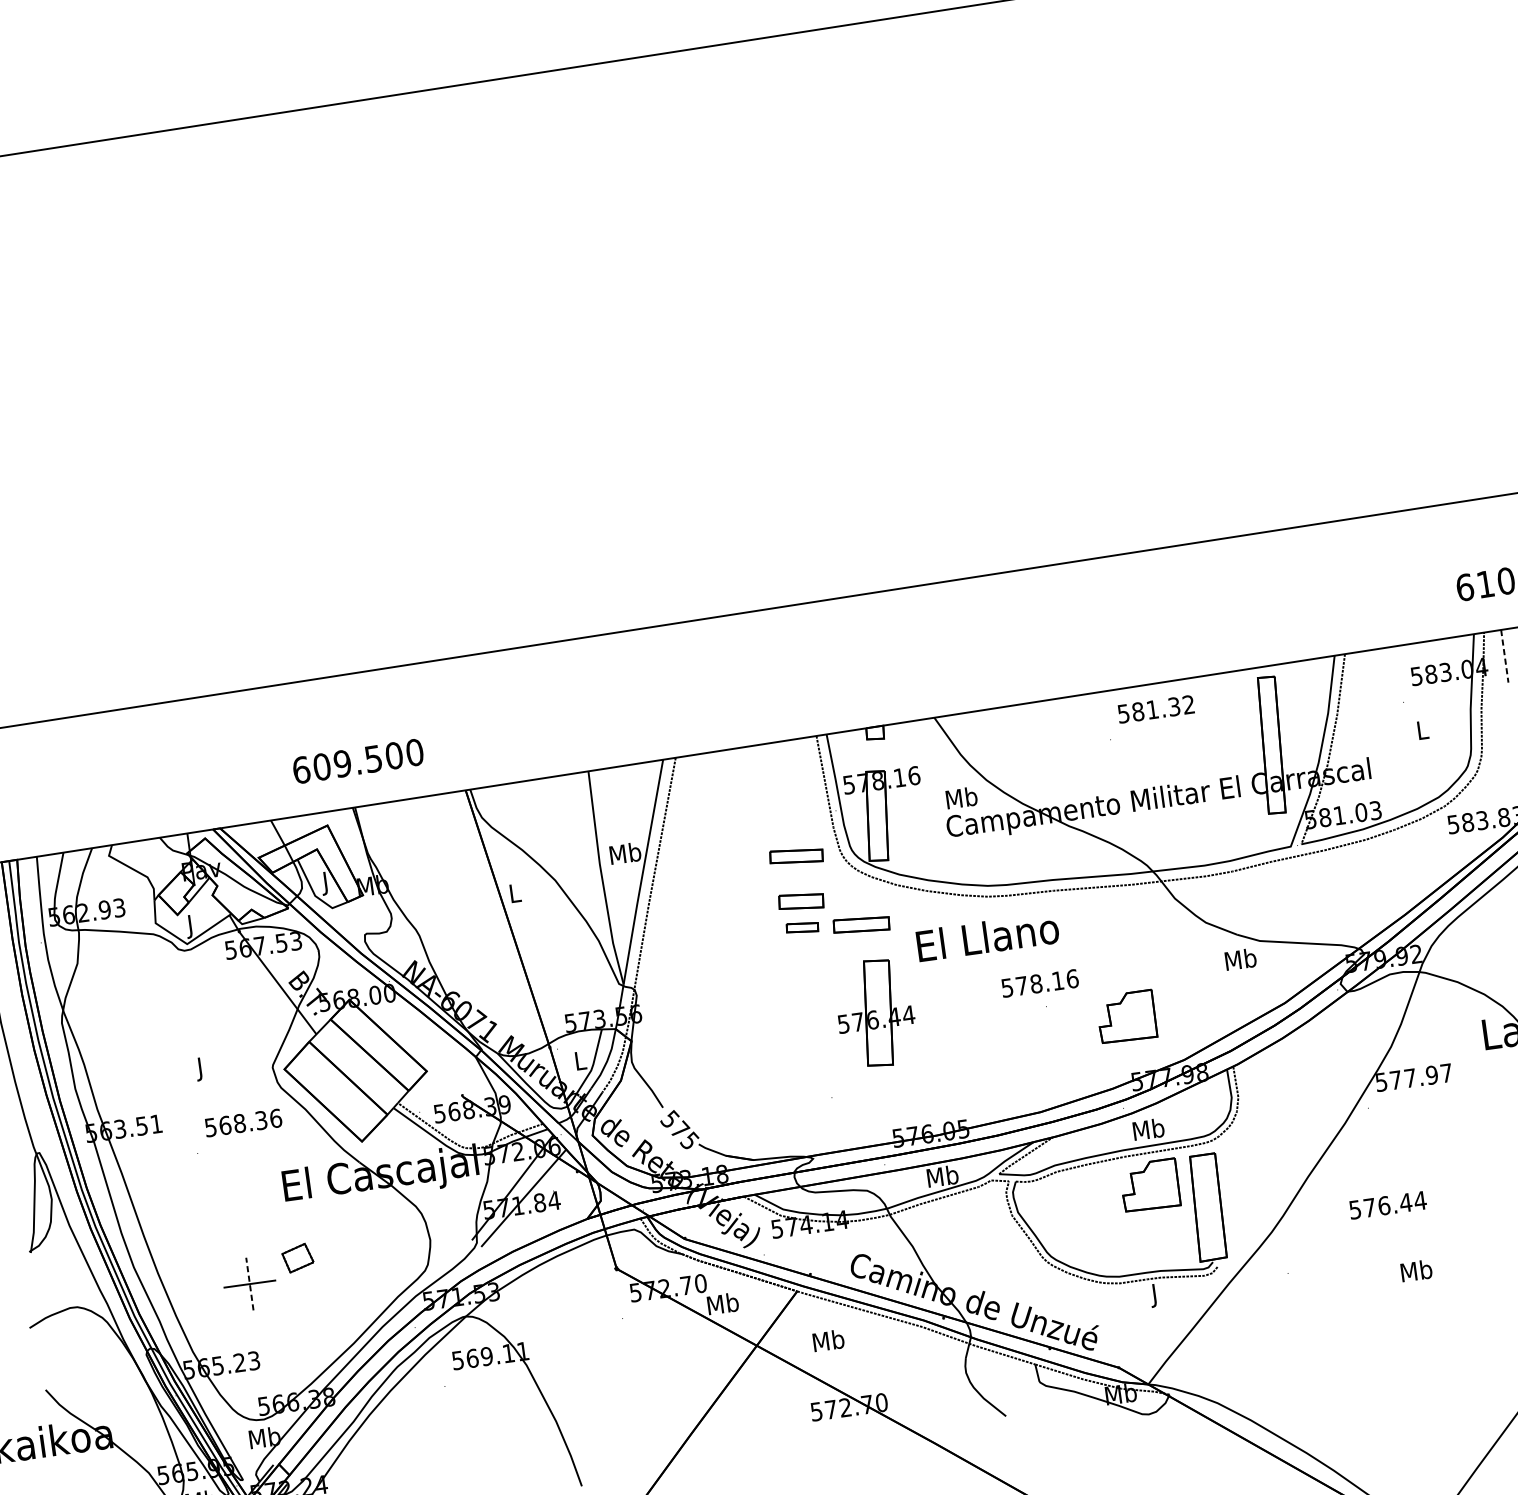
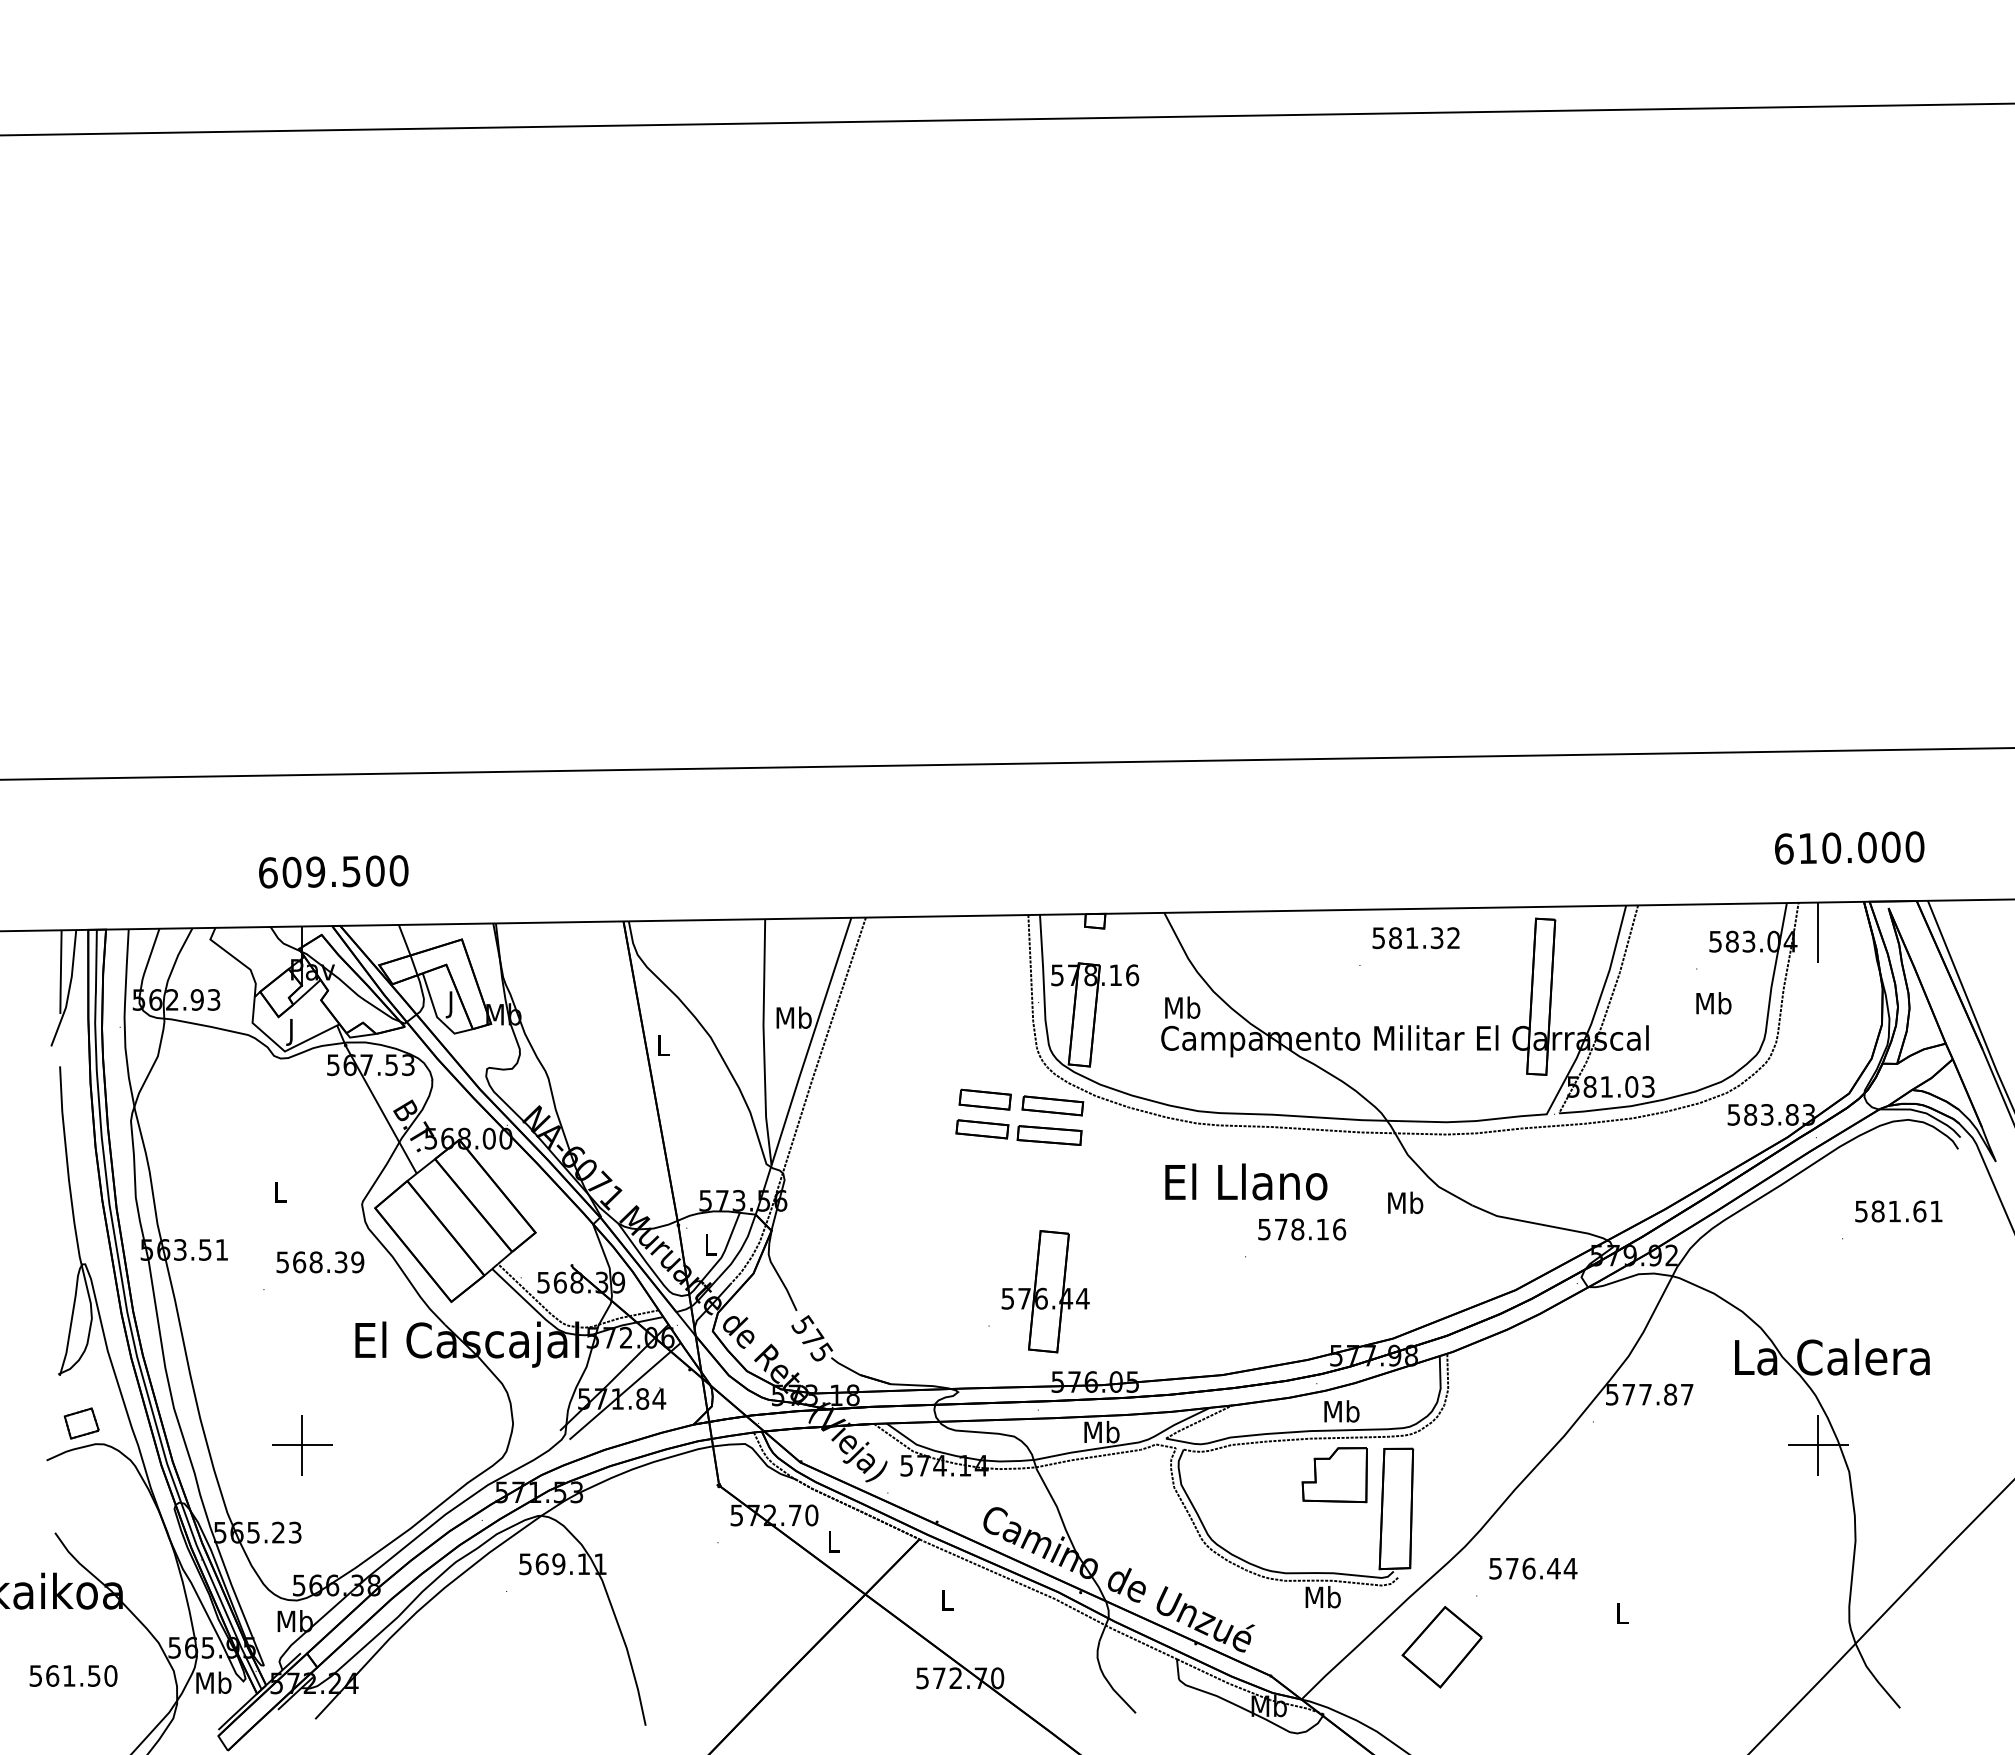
line: (1505, 656) -> (1818, 933), dashed -> solid
text: (1422, 730) -> (1713, 1003), L -> Mb
text: (358, 761) -> (333, 871), moved
part: (796, 856) -> (1052, 1105), moved
part: (802, 927) -> (982, 1129), size x1.43
text: (987, 936) -> (1246, 1181), moved
text: (1240, 959) -> (1405, 1202), moved
text: (1040, 983) -> (1302, 1229), moved
part: (875, 1013) -> (1045, 1291), moved
part: (1126, 1017) -> (1334, 1281), removed
text: (200, 1068) -> (280, 1194), J -> L
text: (1432, 1075) -> (1670, 1394), 577.97 -> 577.87
text: (275, 1118) -> (357, 1262), 568.36 -> 568.39
text: (1388, 1205) -> (1533, 1568), moved
part: (297, 1258) -> (81, 1423), moved
text: (1415, 1271) -> (1621, 1613), Mb -> L
line: (249, 1283) -> (302, 1444), dashed -> solid
text: (1154, 1295) -> (1322, 1599), J -> Mb
text: (722, 1303) -> (833, 1541), Mb -> L
part: (1263, 1322) -> (1441, 1647), added
text: (827, 1340) -> (946, 1599), Mb -> L

